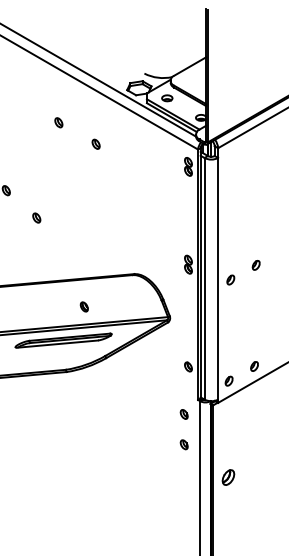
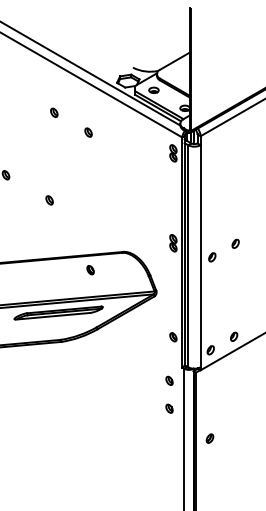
part: (36, 217) -> (49, 199), moved
part: (83, 306) -> (89, 269), moved
part: (227, 476) -> (209, 437), size x0.62

